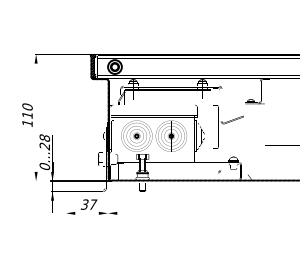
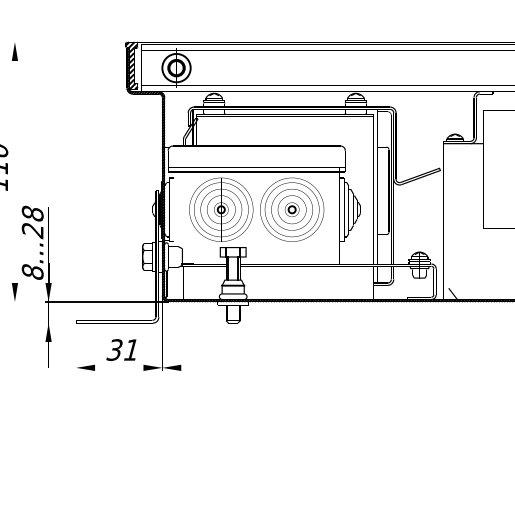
text: (44, 166) -> (32, 271), 0...28 -> 8...28
text: (93, 204) -> (132, 349), 37 -> 31

